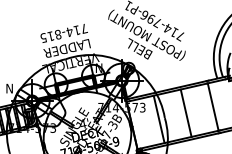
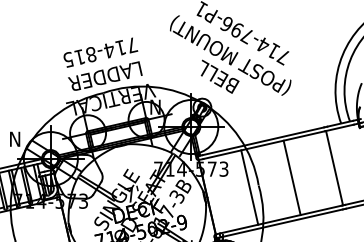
text: (82, 123) -> (129, 193), 4' -> 7'

